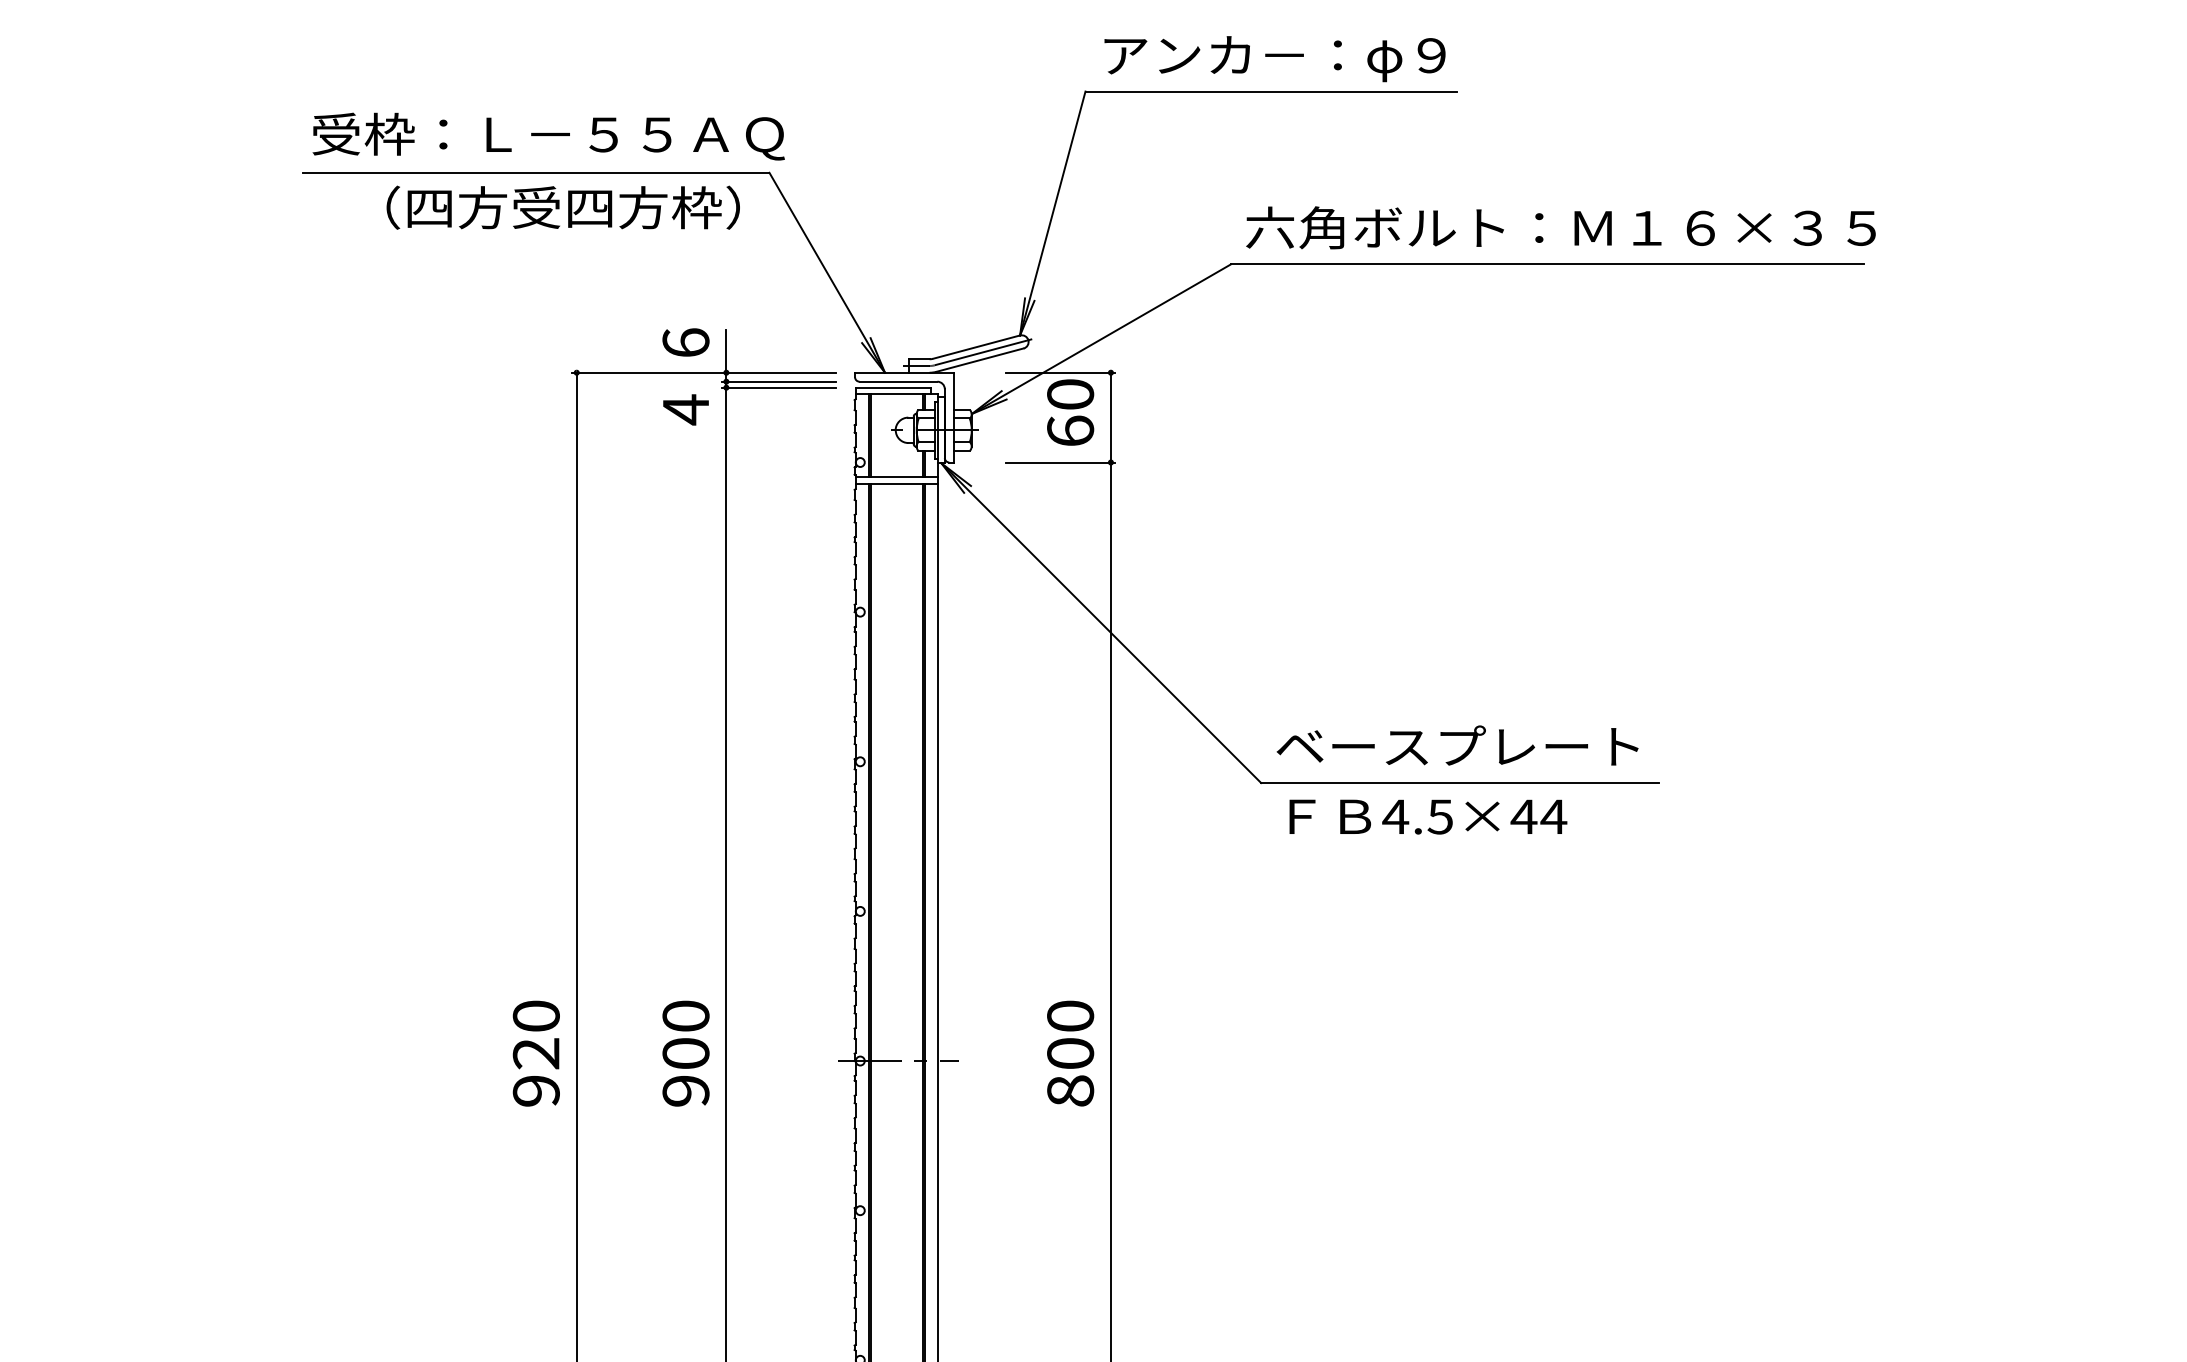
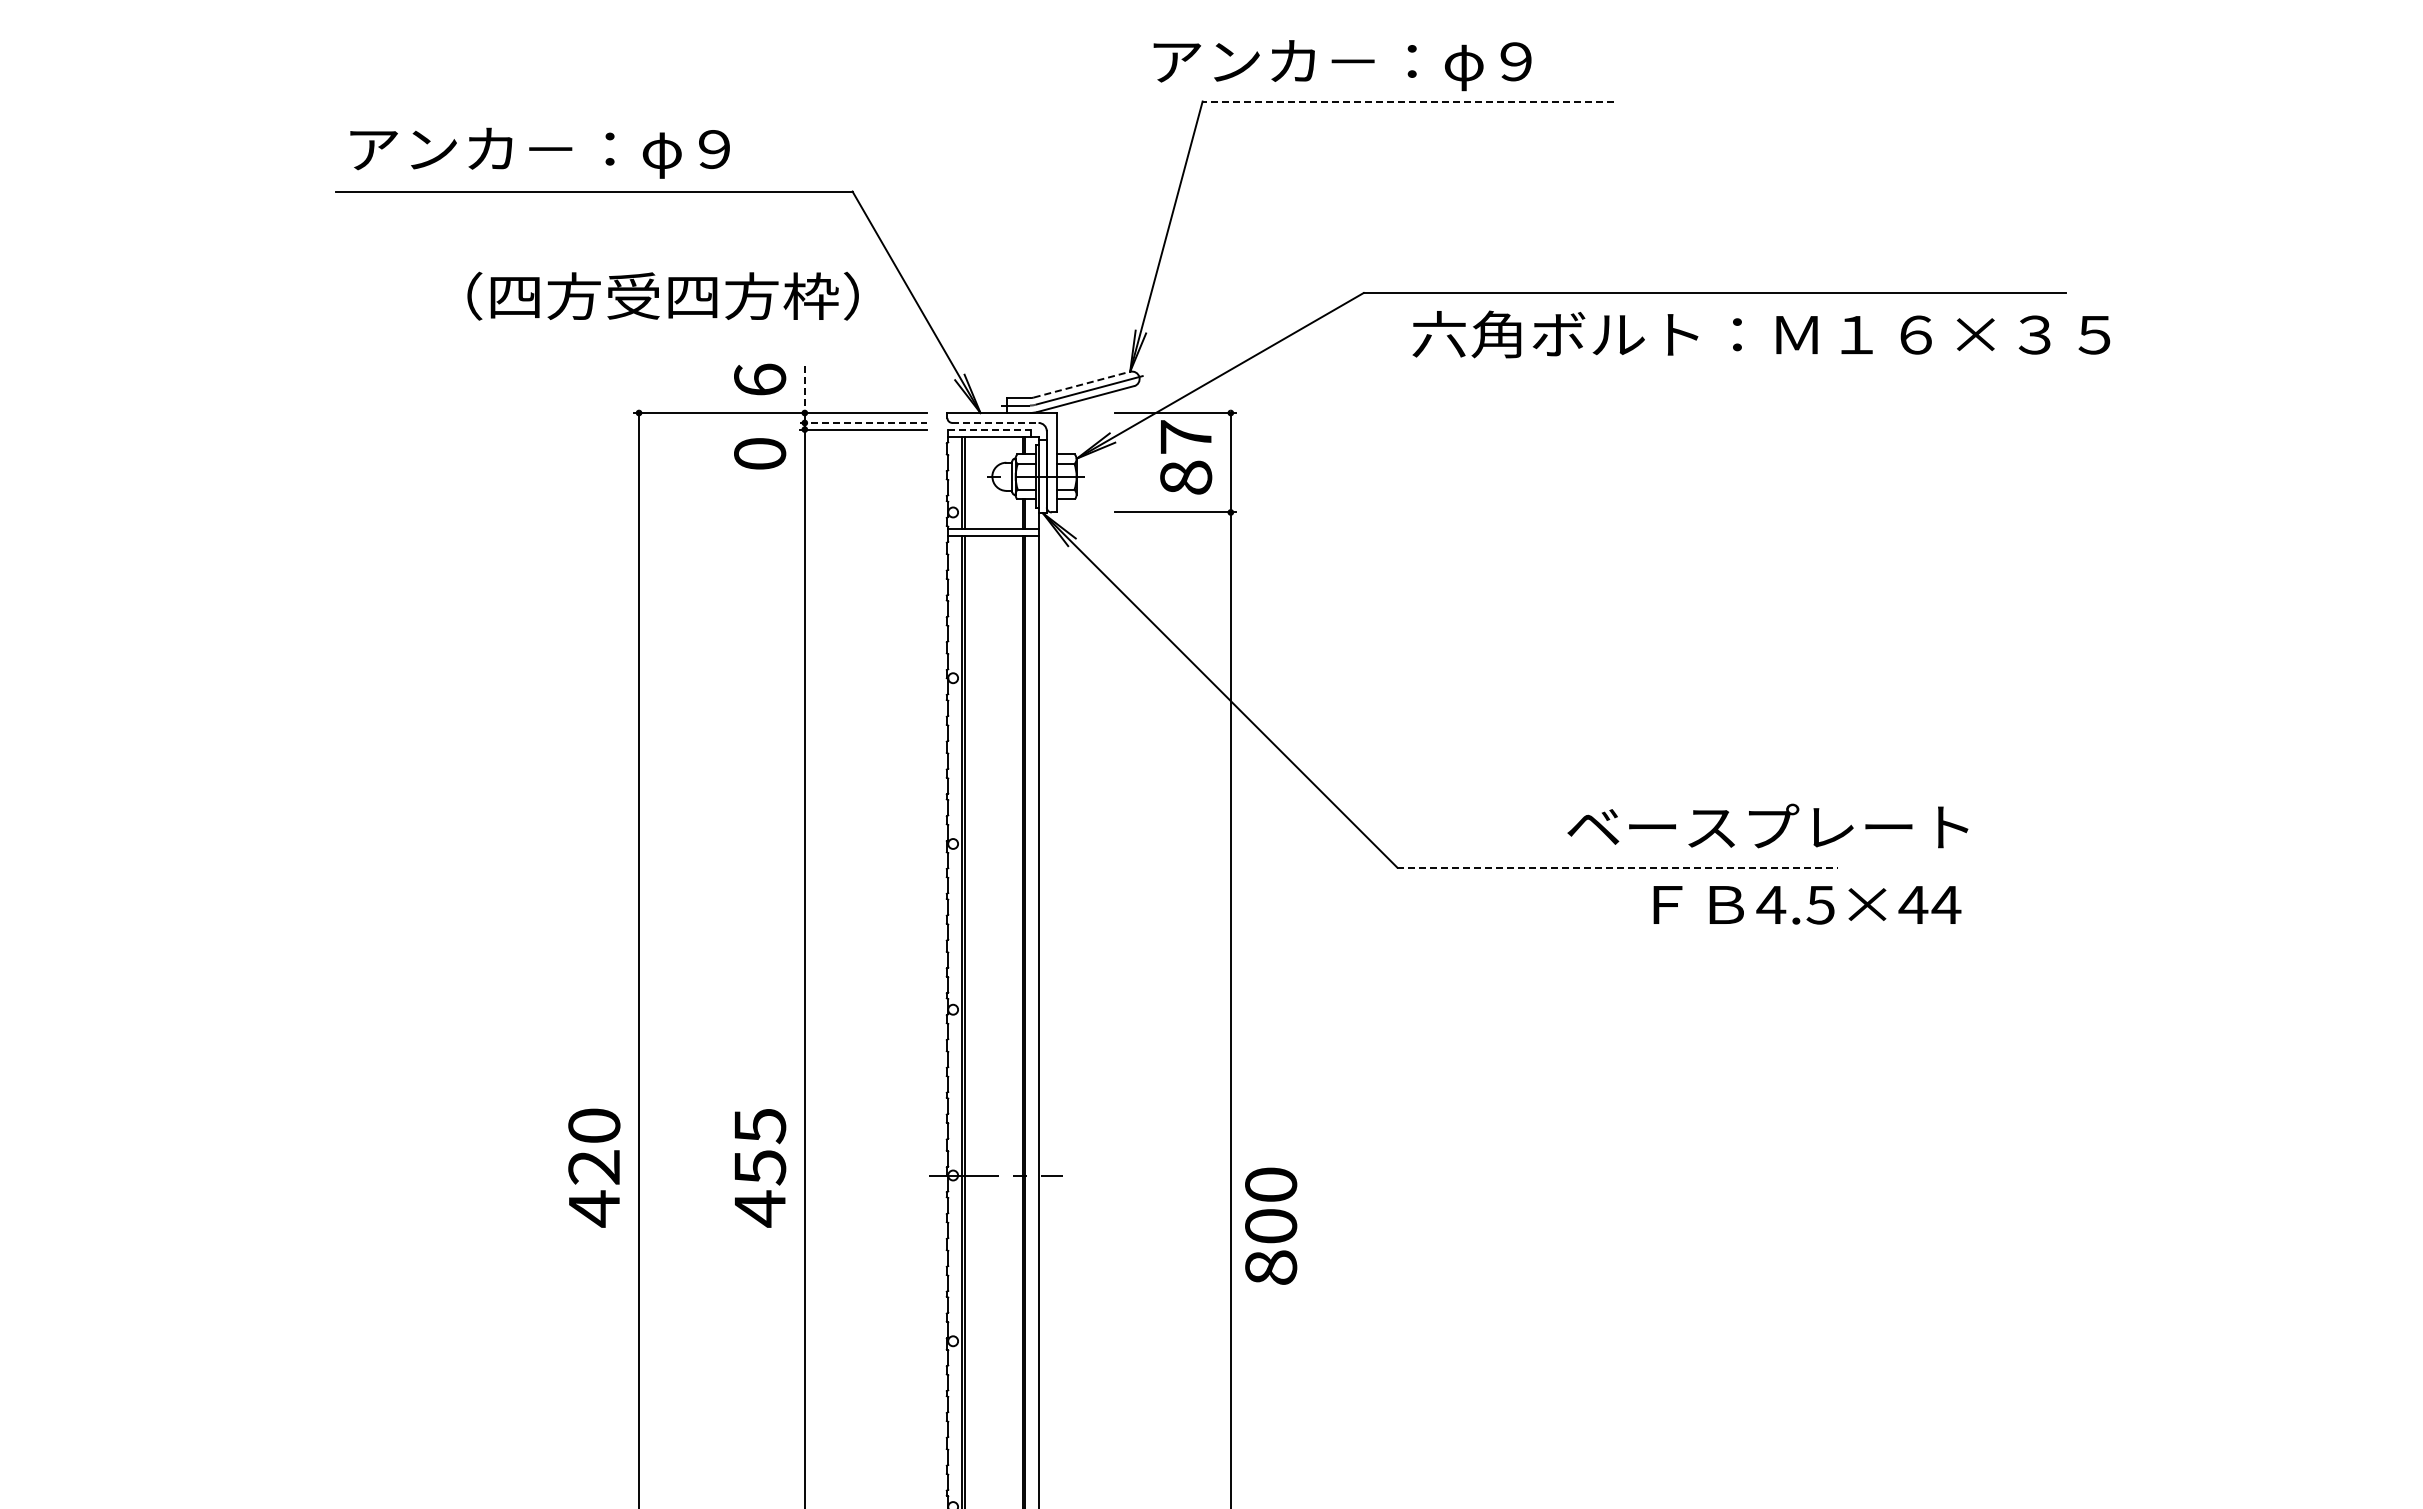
text: (1274, 59) -> (1342, 65), moved
line: (1271, 91) -> (1408, 101), solid -> dashed
text: (548, 136) -> (607, 151), 受枠：Ｌ－５５ＡＱ -> アンカ－：φ９
text: (562, 207) -> (662, 295), moved
text: (1561, 227) -> (1761, 334), moved
line: (976, 347) -> (1081, 384), solid -> dashed
line: (726, 351) -> (804, 389), solid -> dashed
line: (779, 381) -> (863, 422), solid -> dashed
line: (898, 381) -> (995, 422), solid -> dashed
line: (894, 387) -> (990, 429), solid -> dashed
text: (686, 409) -> (760, 453), 4 -> 0
text: (1070, 412) -> (1186, 457), 60 -> 87
text: (1457, 745) -> (1767, 825), moved
line: (1460, 783) -> (1618, 867), solid -> dashed
text: (1428, 817) -> (1807, 905), moved
text: (1070, 1052) -> (1271, 1225), moved
text: (686, 1053) -> (760, 1167), 900 -> 455
text: (536, 1090) -> (594, 1208), 920 -> 420

